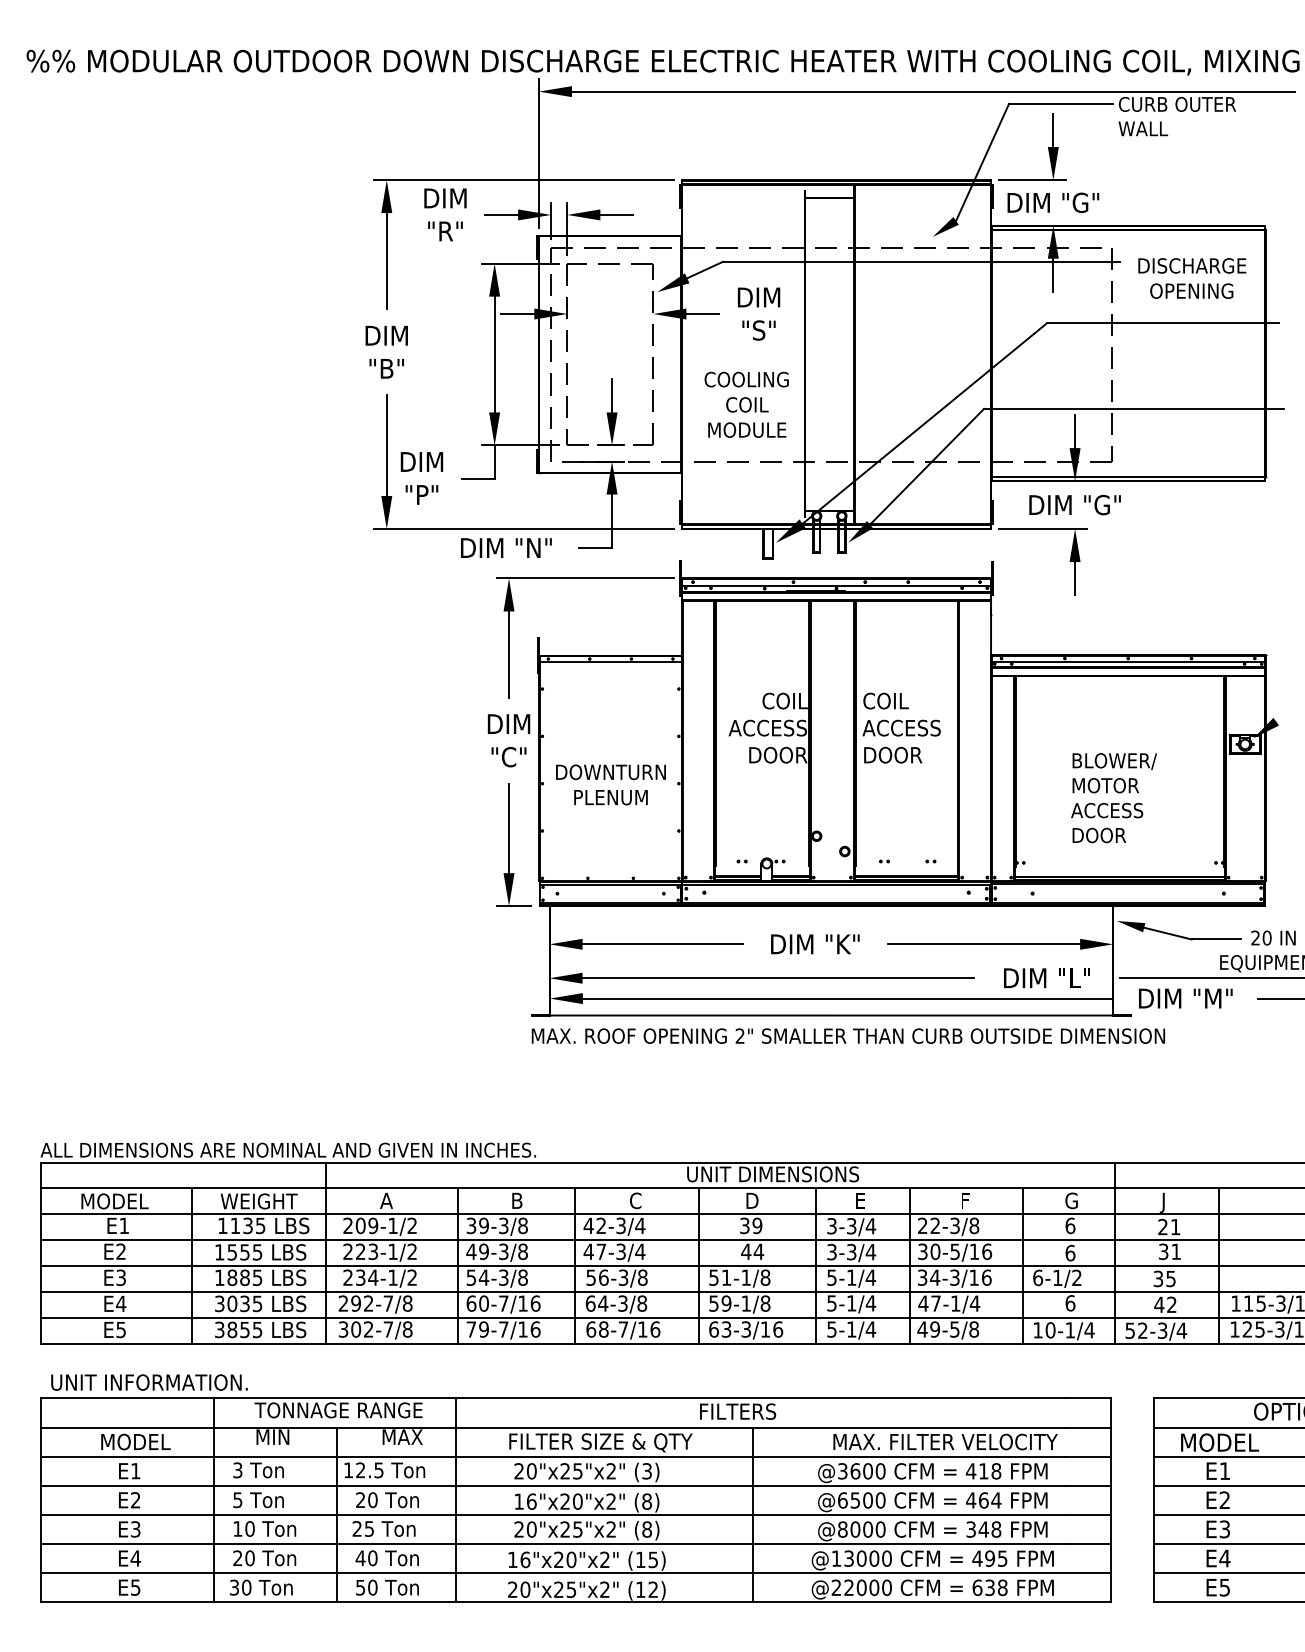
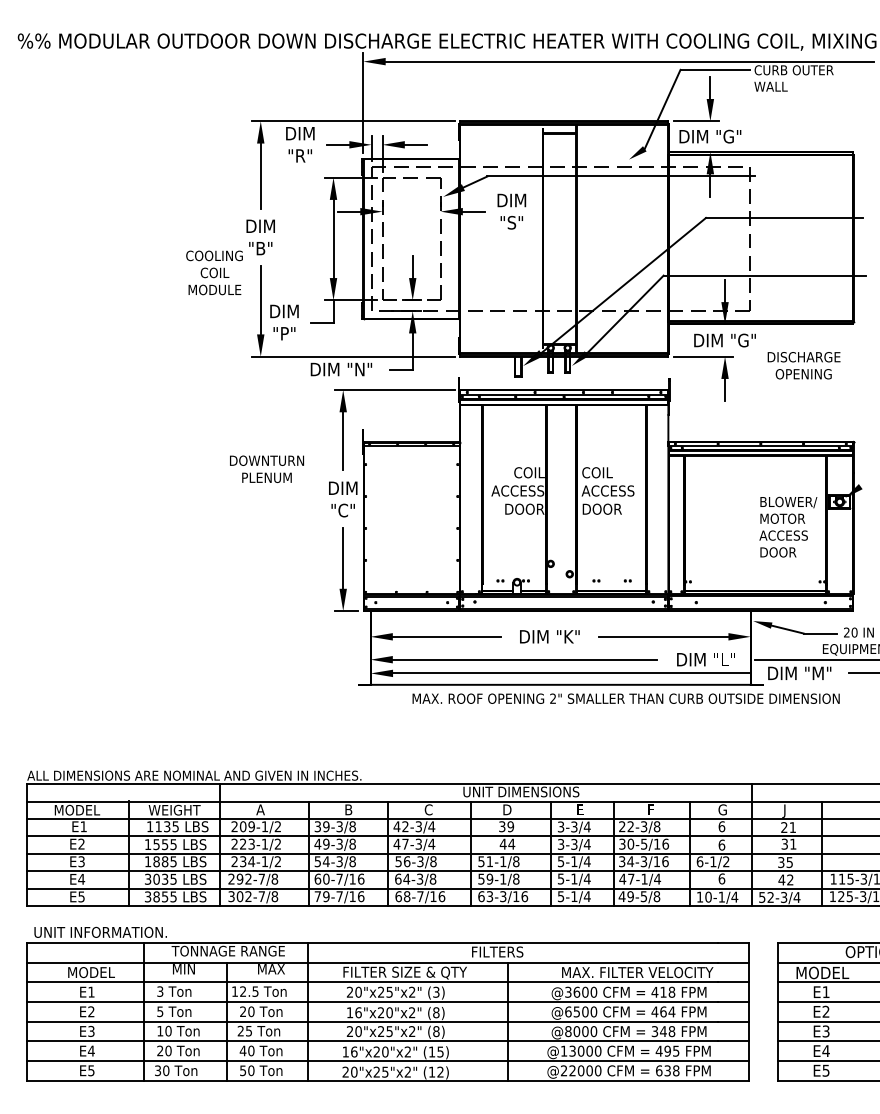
text: (1191, 278) -> (803, 365), moved
text: (746, 404) -> (214, 272), moved
text: (610, 783) -> (266, 468), moved
text: (1114, 797) -> (788, 526), moved
text: (847, 1035) -> (625, 698), moved

